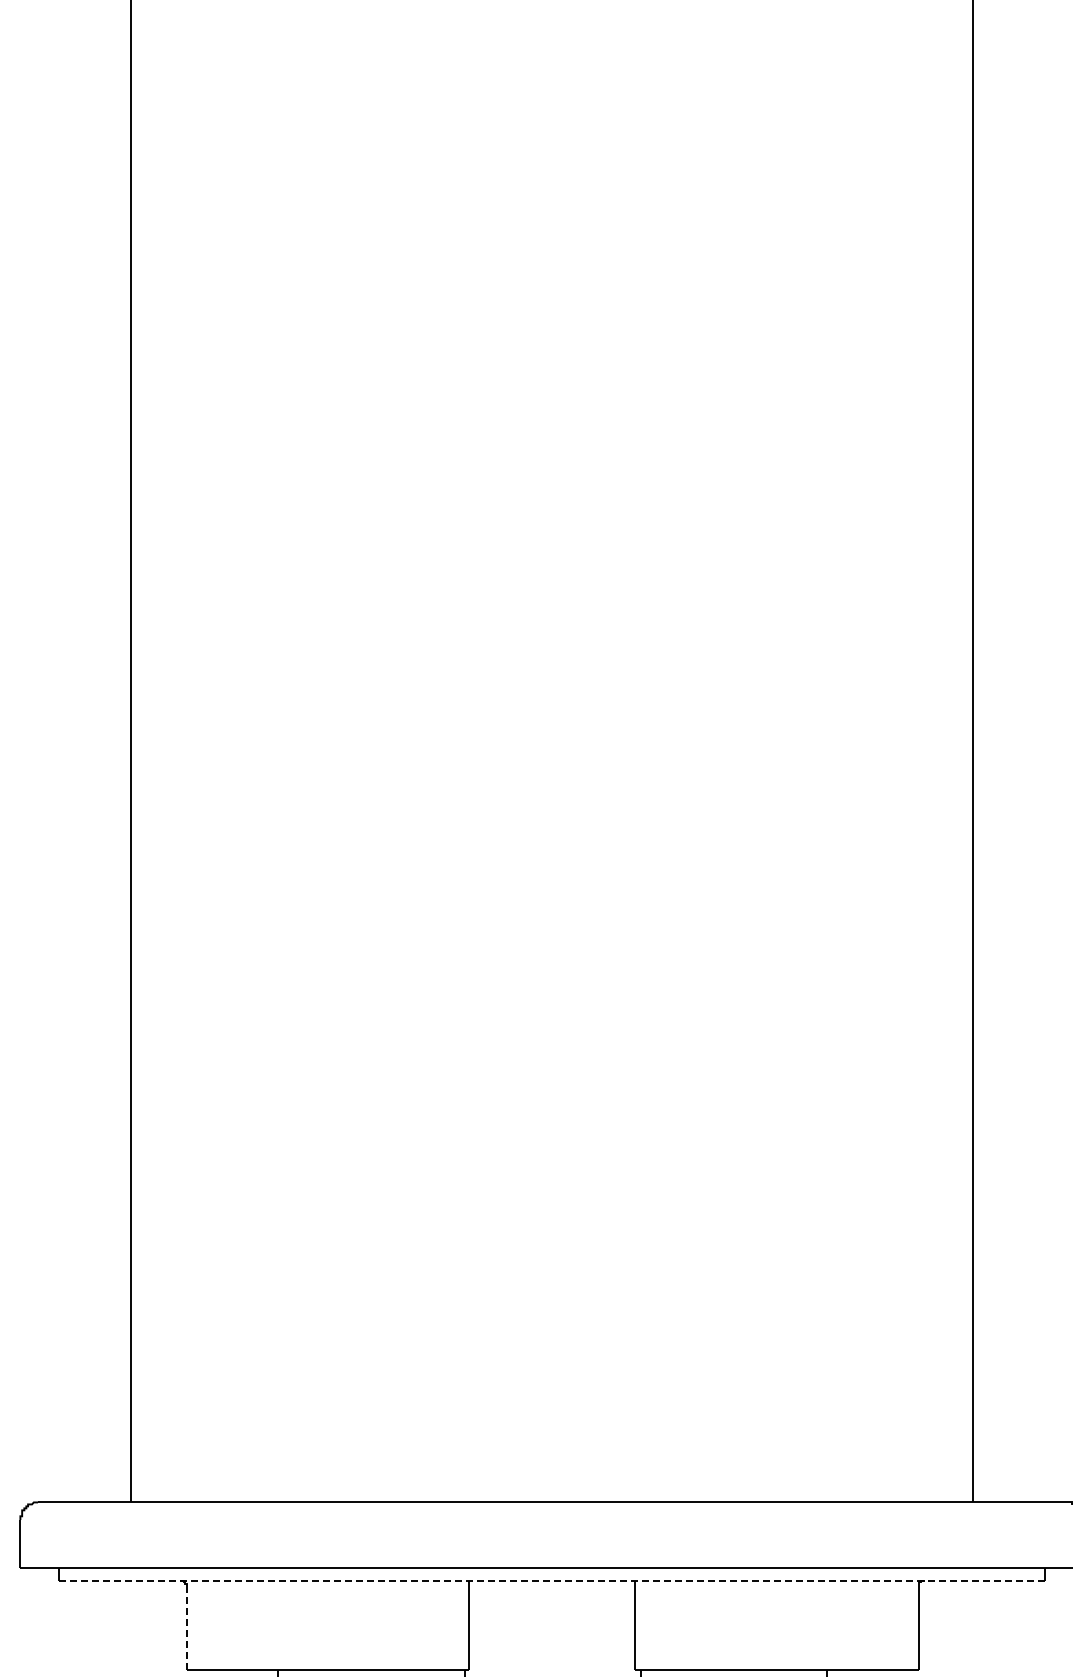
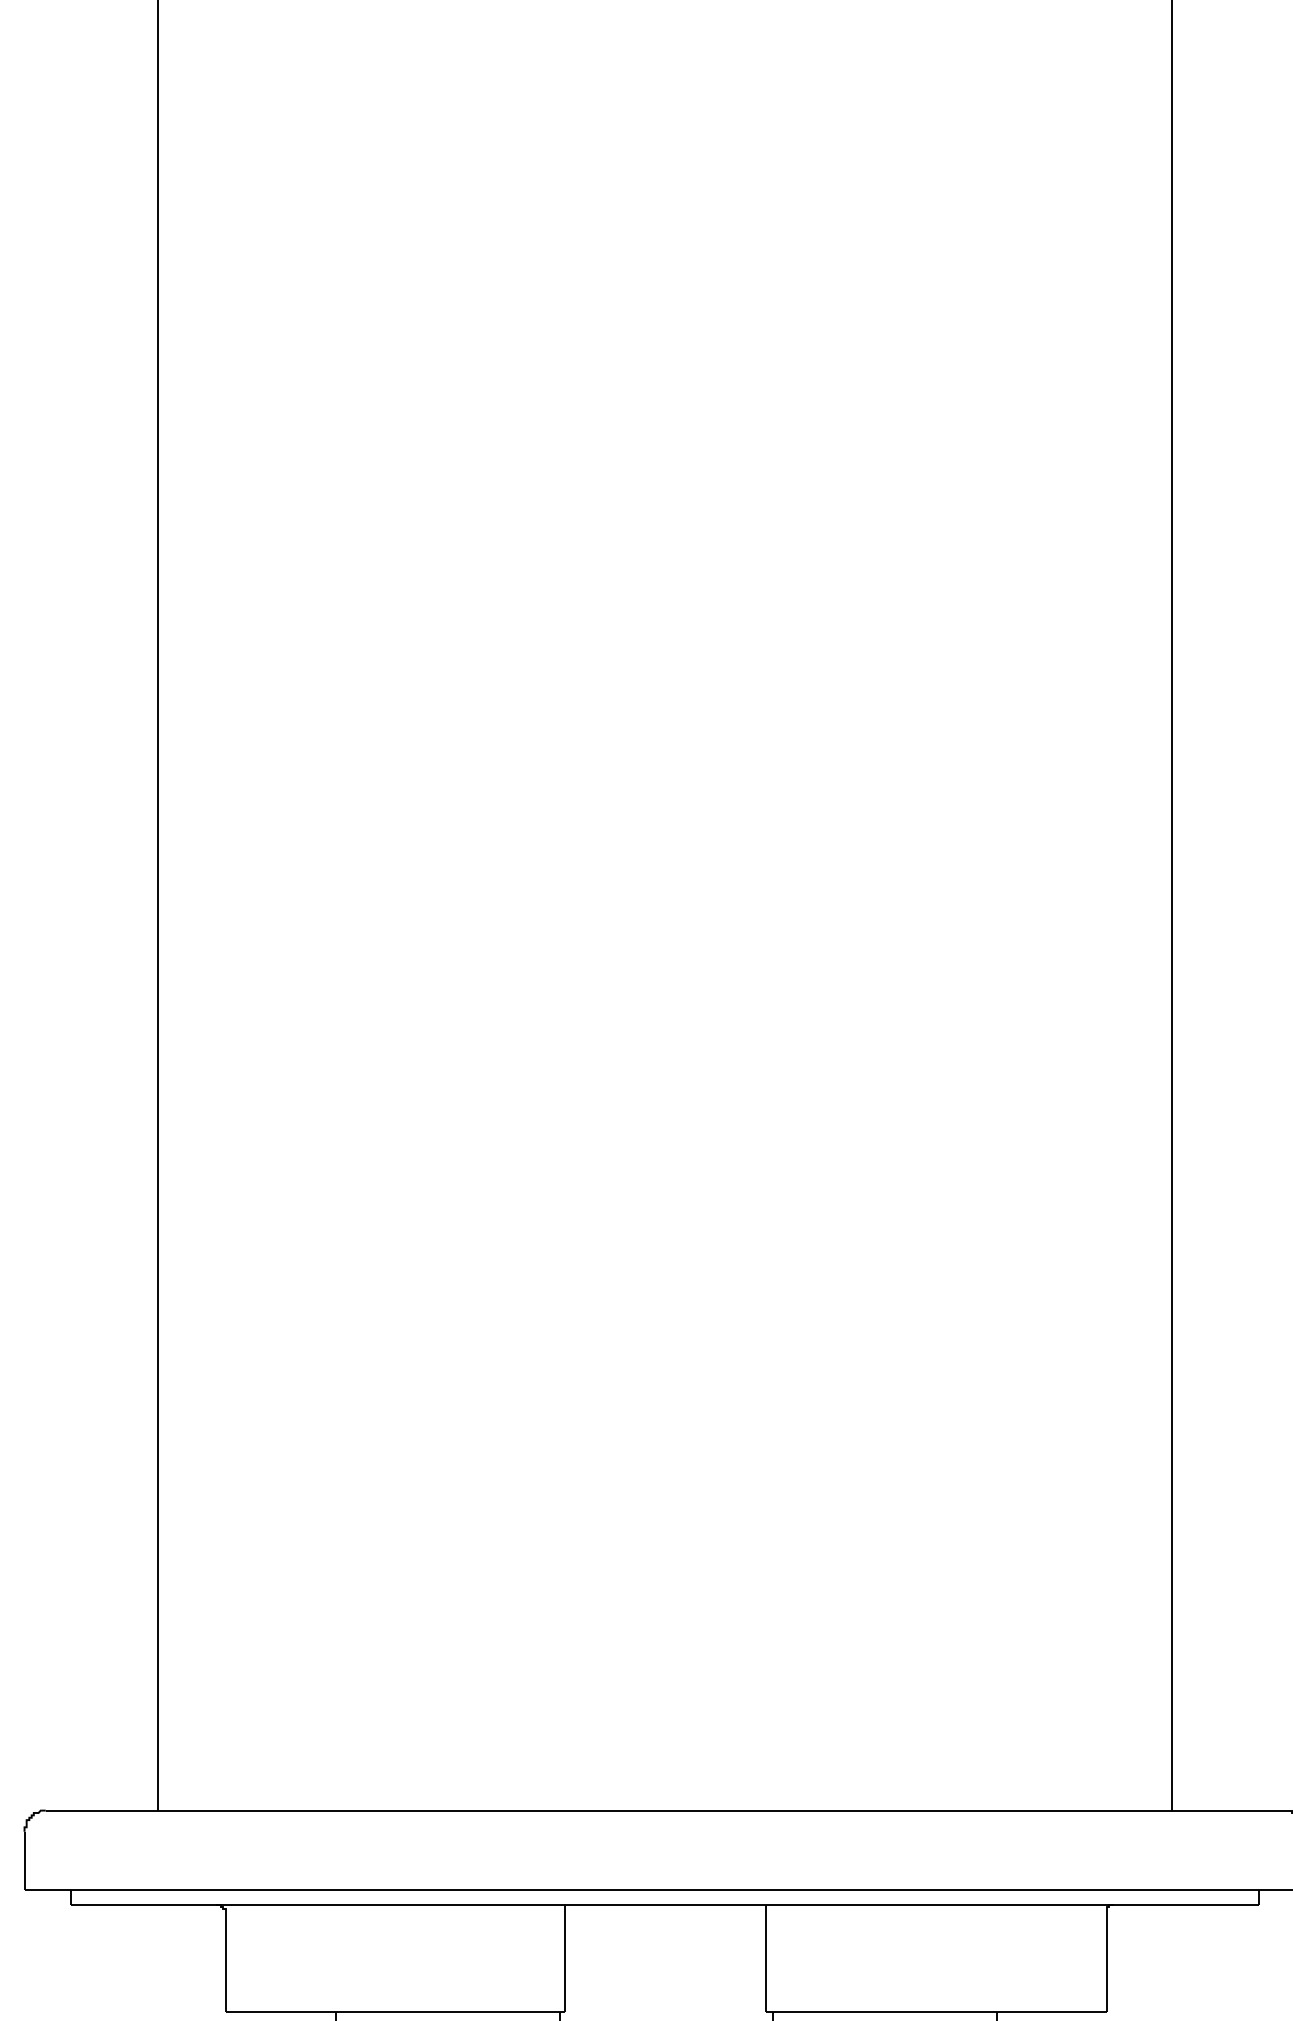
line: (552, 1580) -> (665, 1904), dashed -> solid
line: (187, 1627) -> (225, 1961), dashed -> solid

